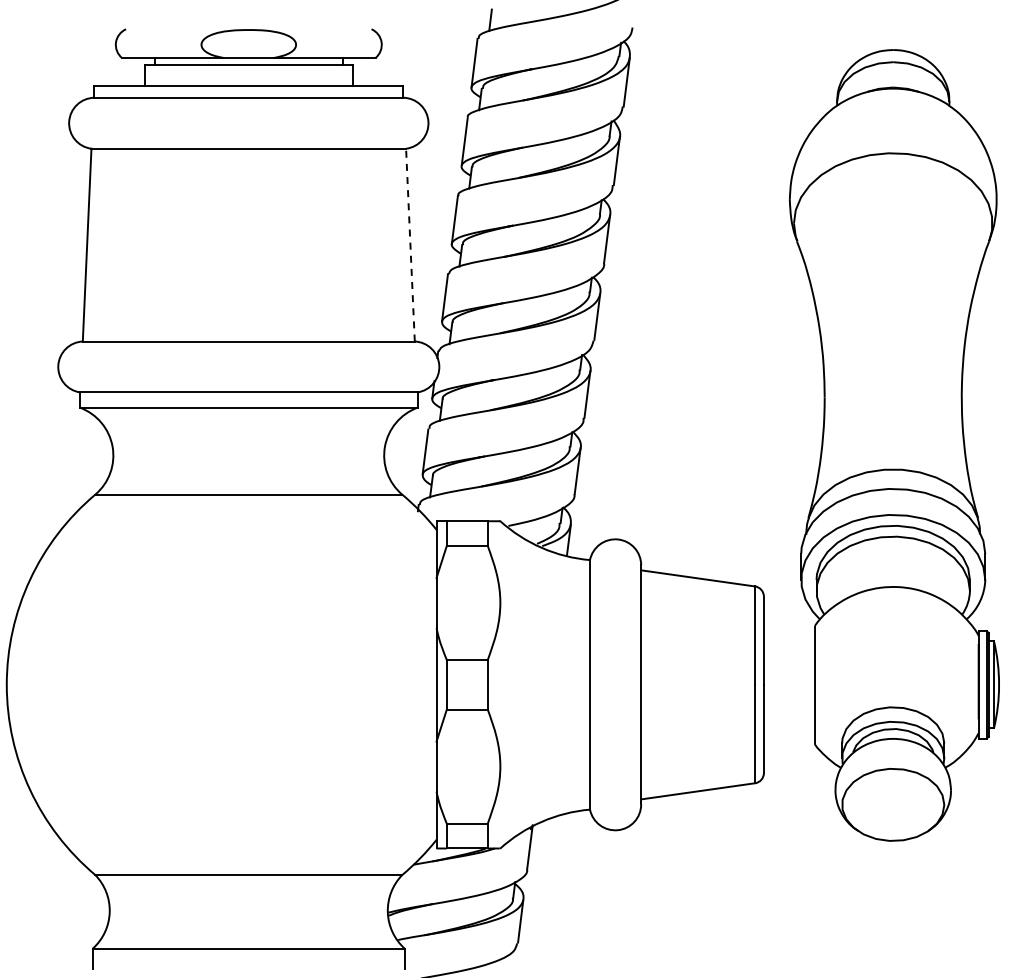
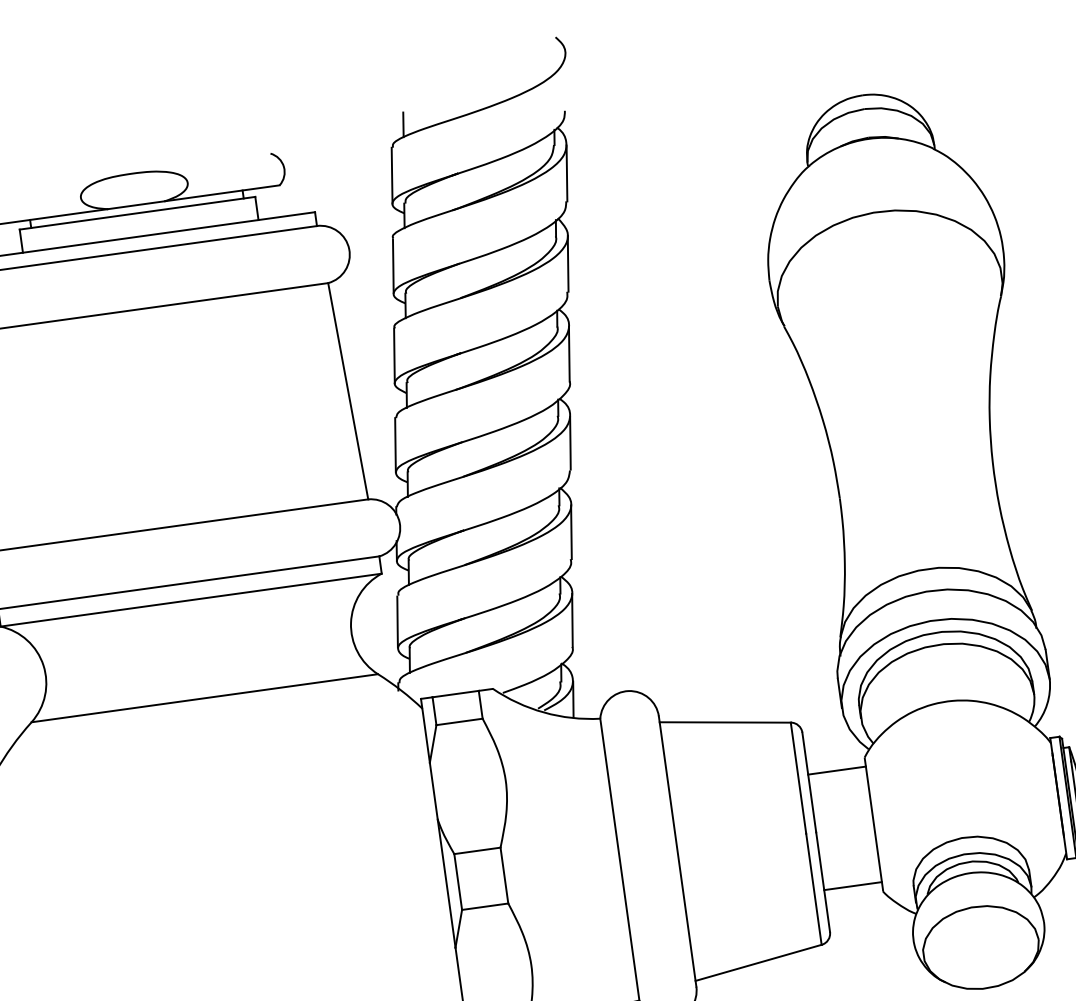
line: (410, 244) -> (348, 390), dashed -> solid
line: (789, 633) -> (837, 770), added
line: (789, 736) -> (853, 886), added

